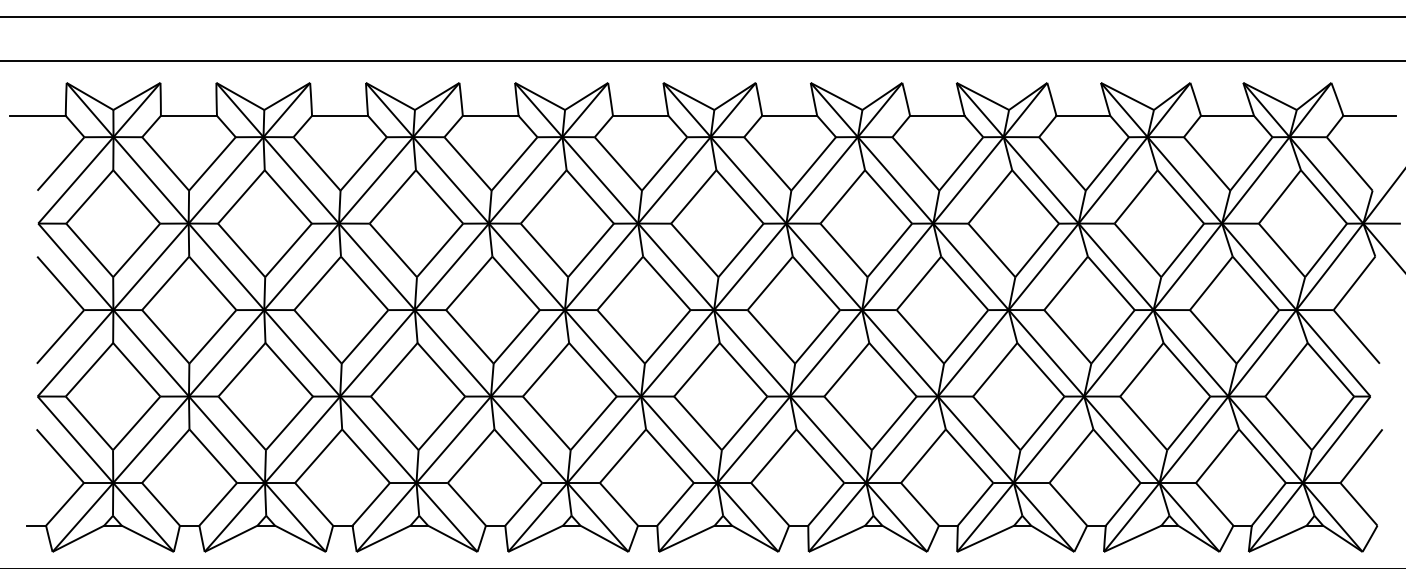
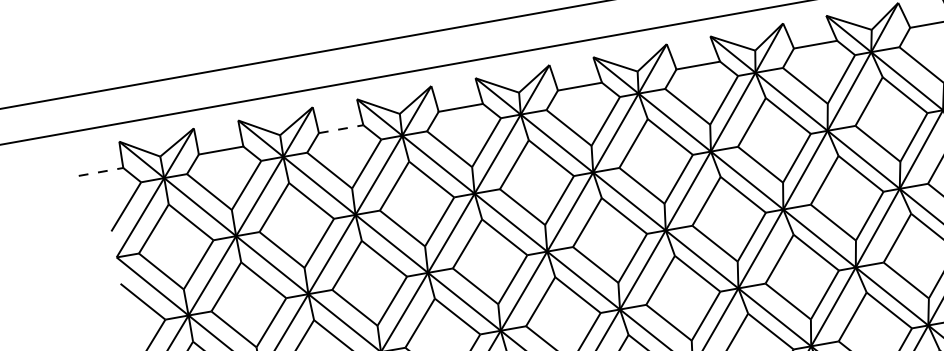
line: (38, 115) -> (101, 171), solid -> dashed
line: (340, 115) -> (341, 128), solid -> dashed

